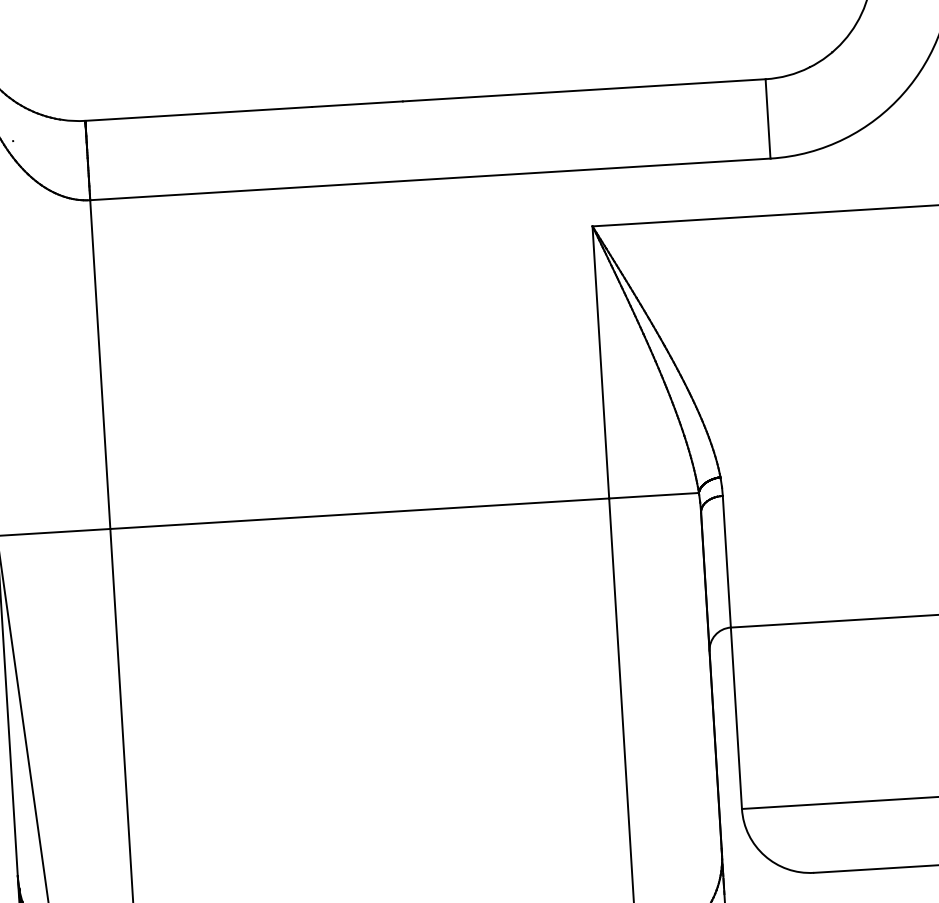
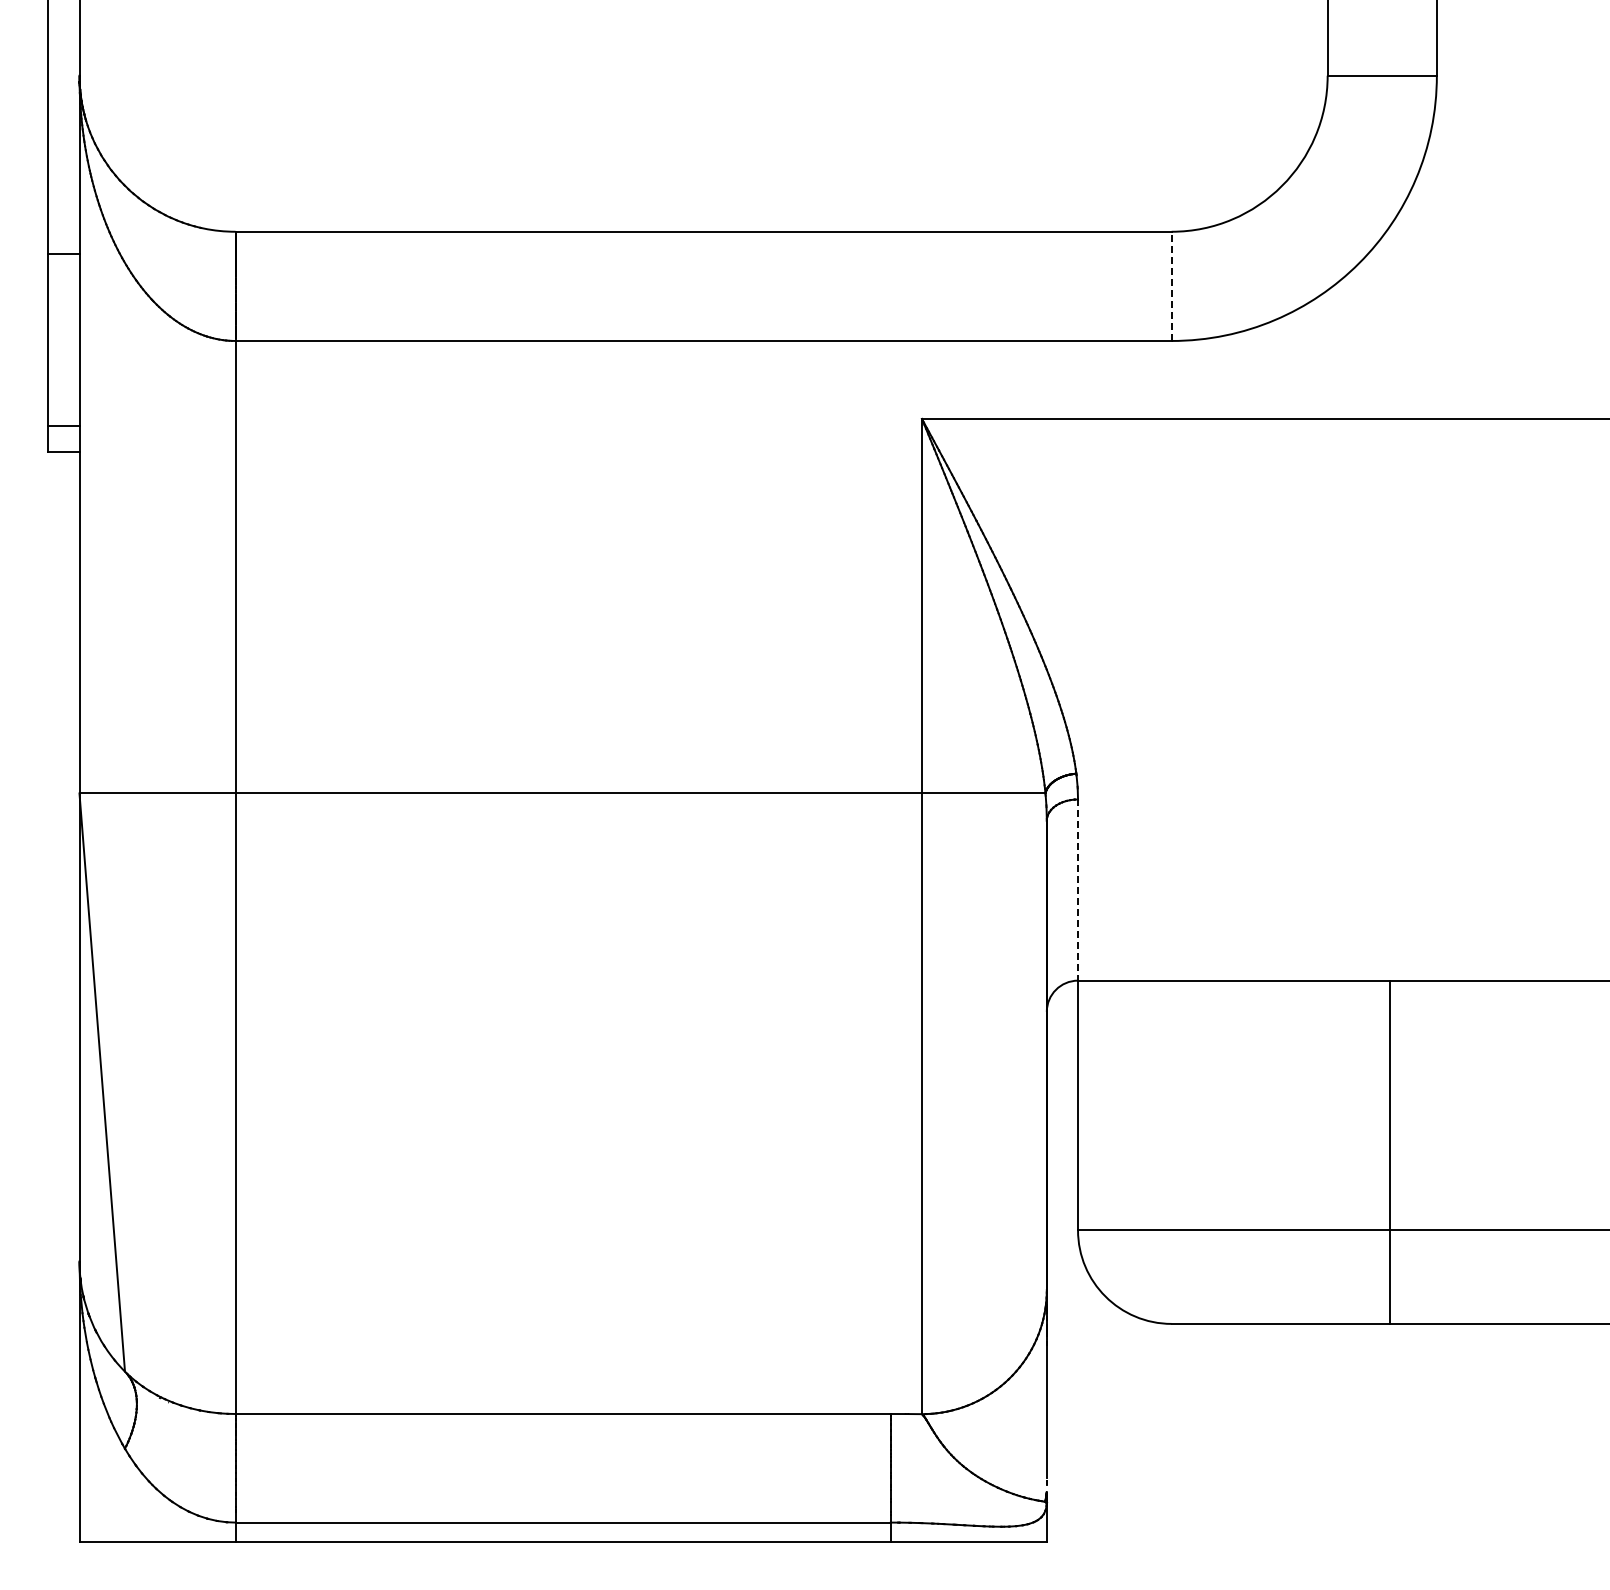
line: (767, 119) -> (1171, 286), solid -> dashed
line: (727, 562) -> (1078, 890), solid -> dashed

